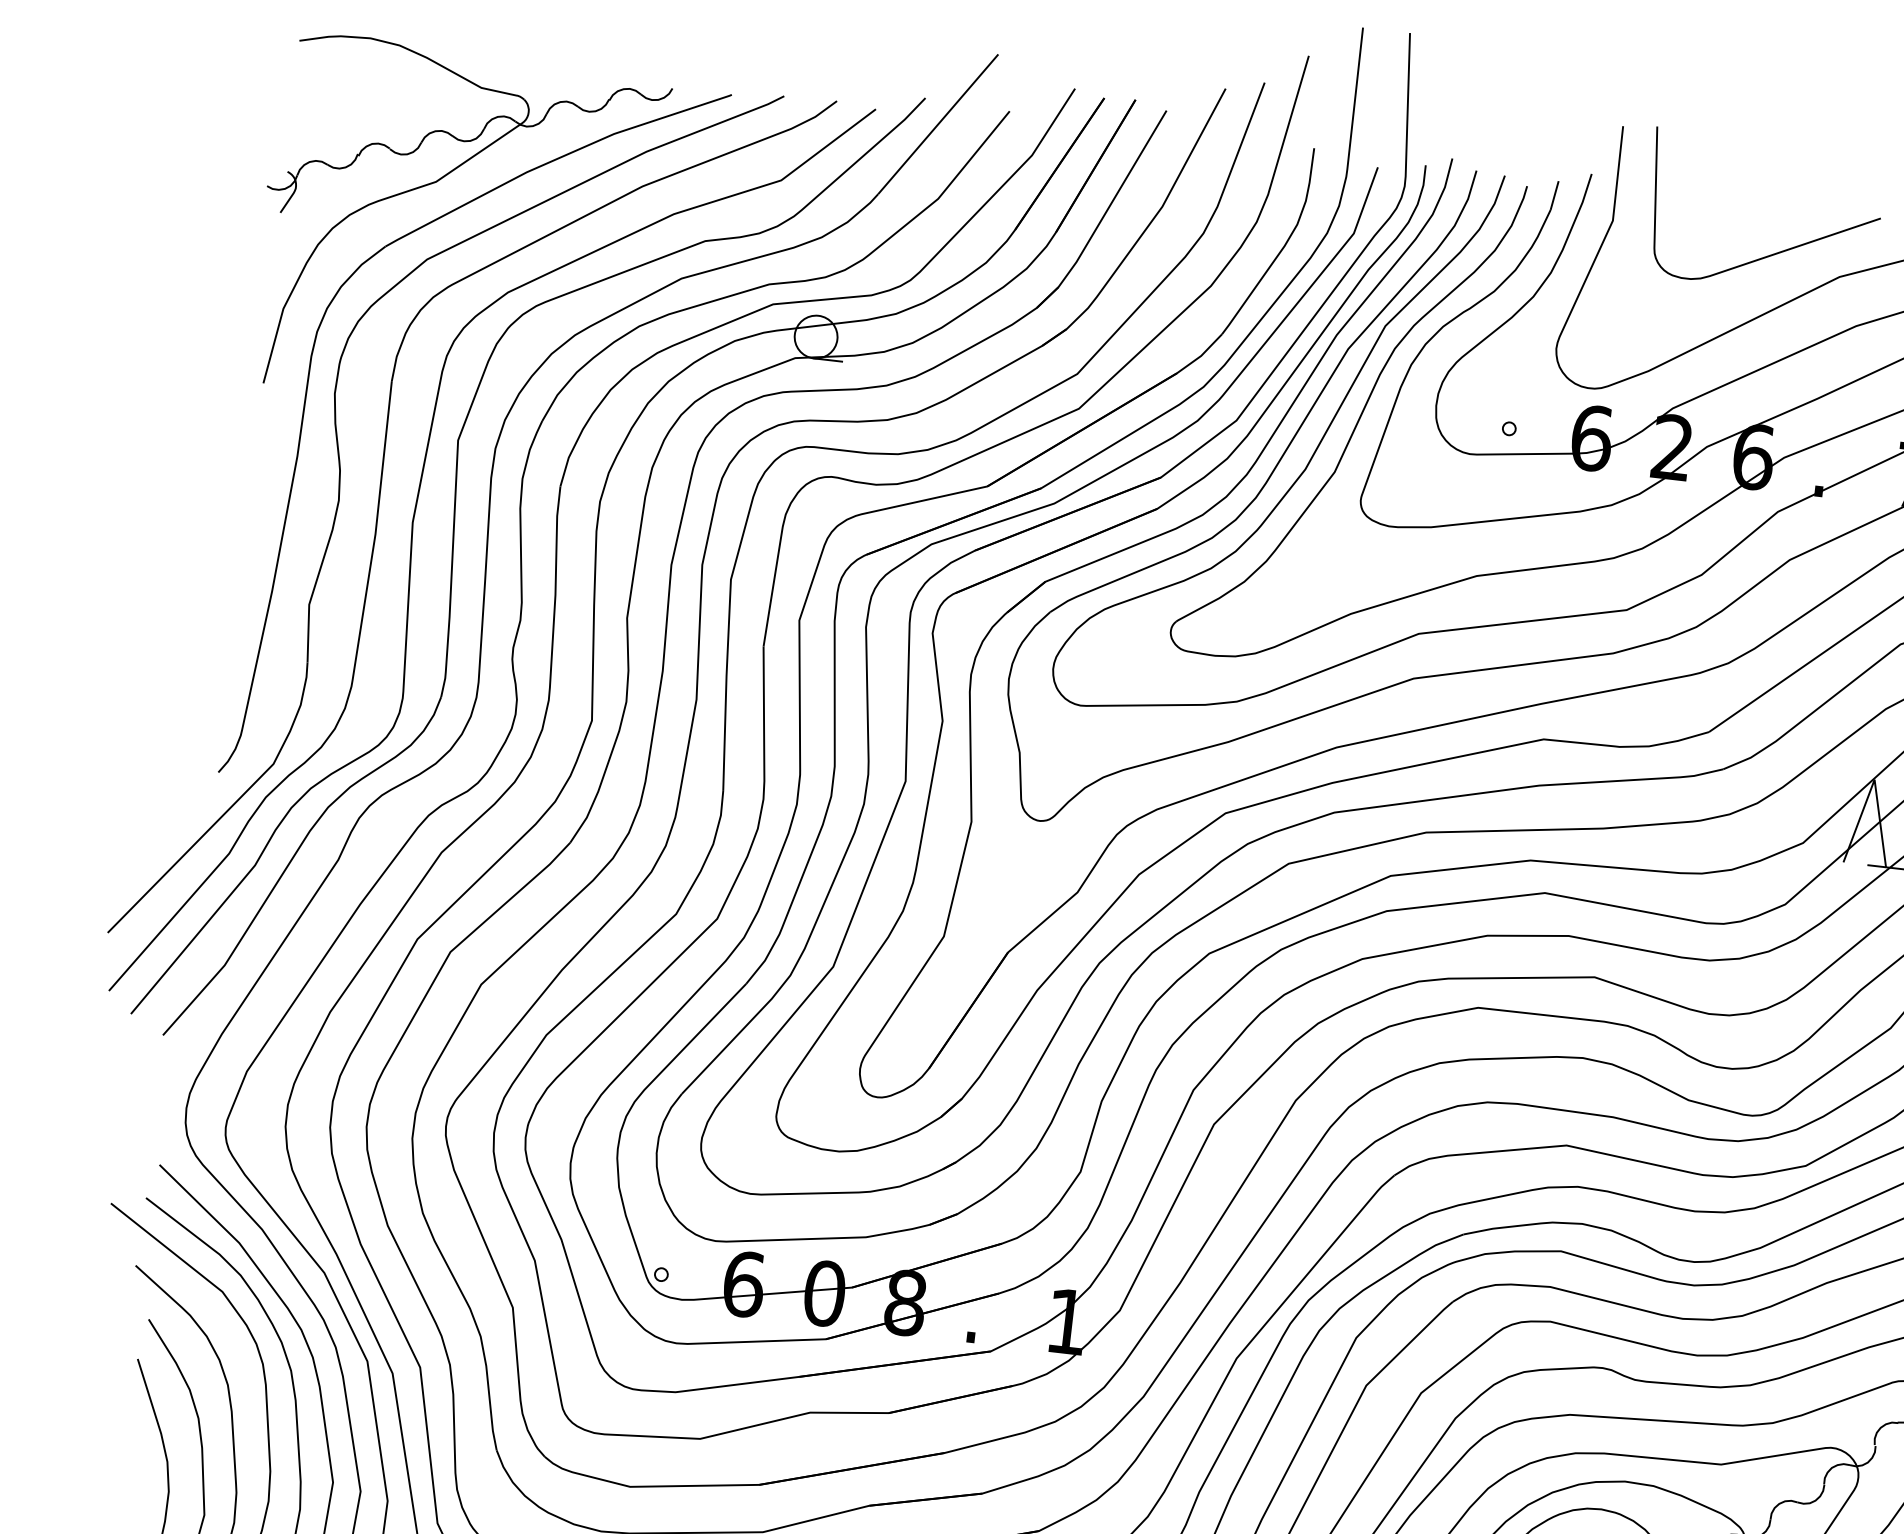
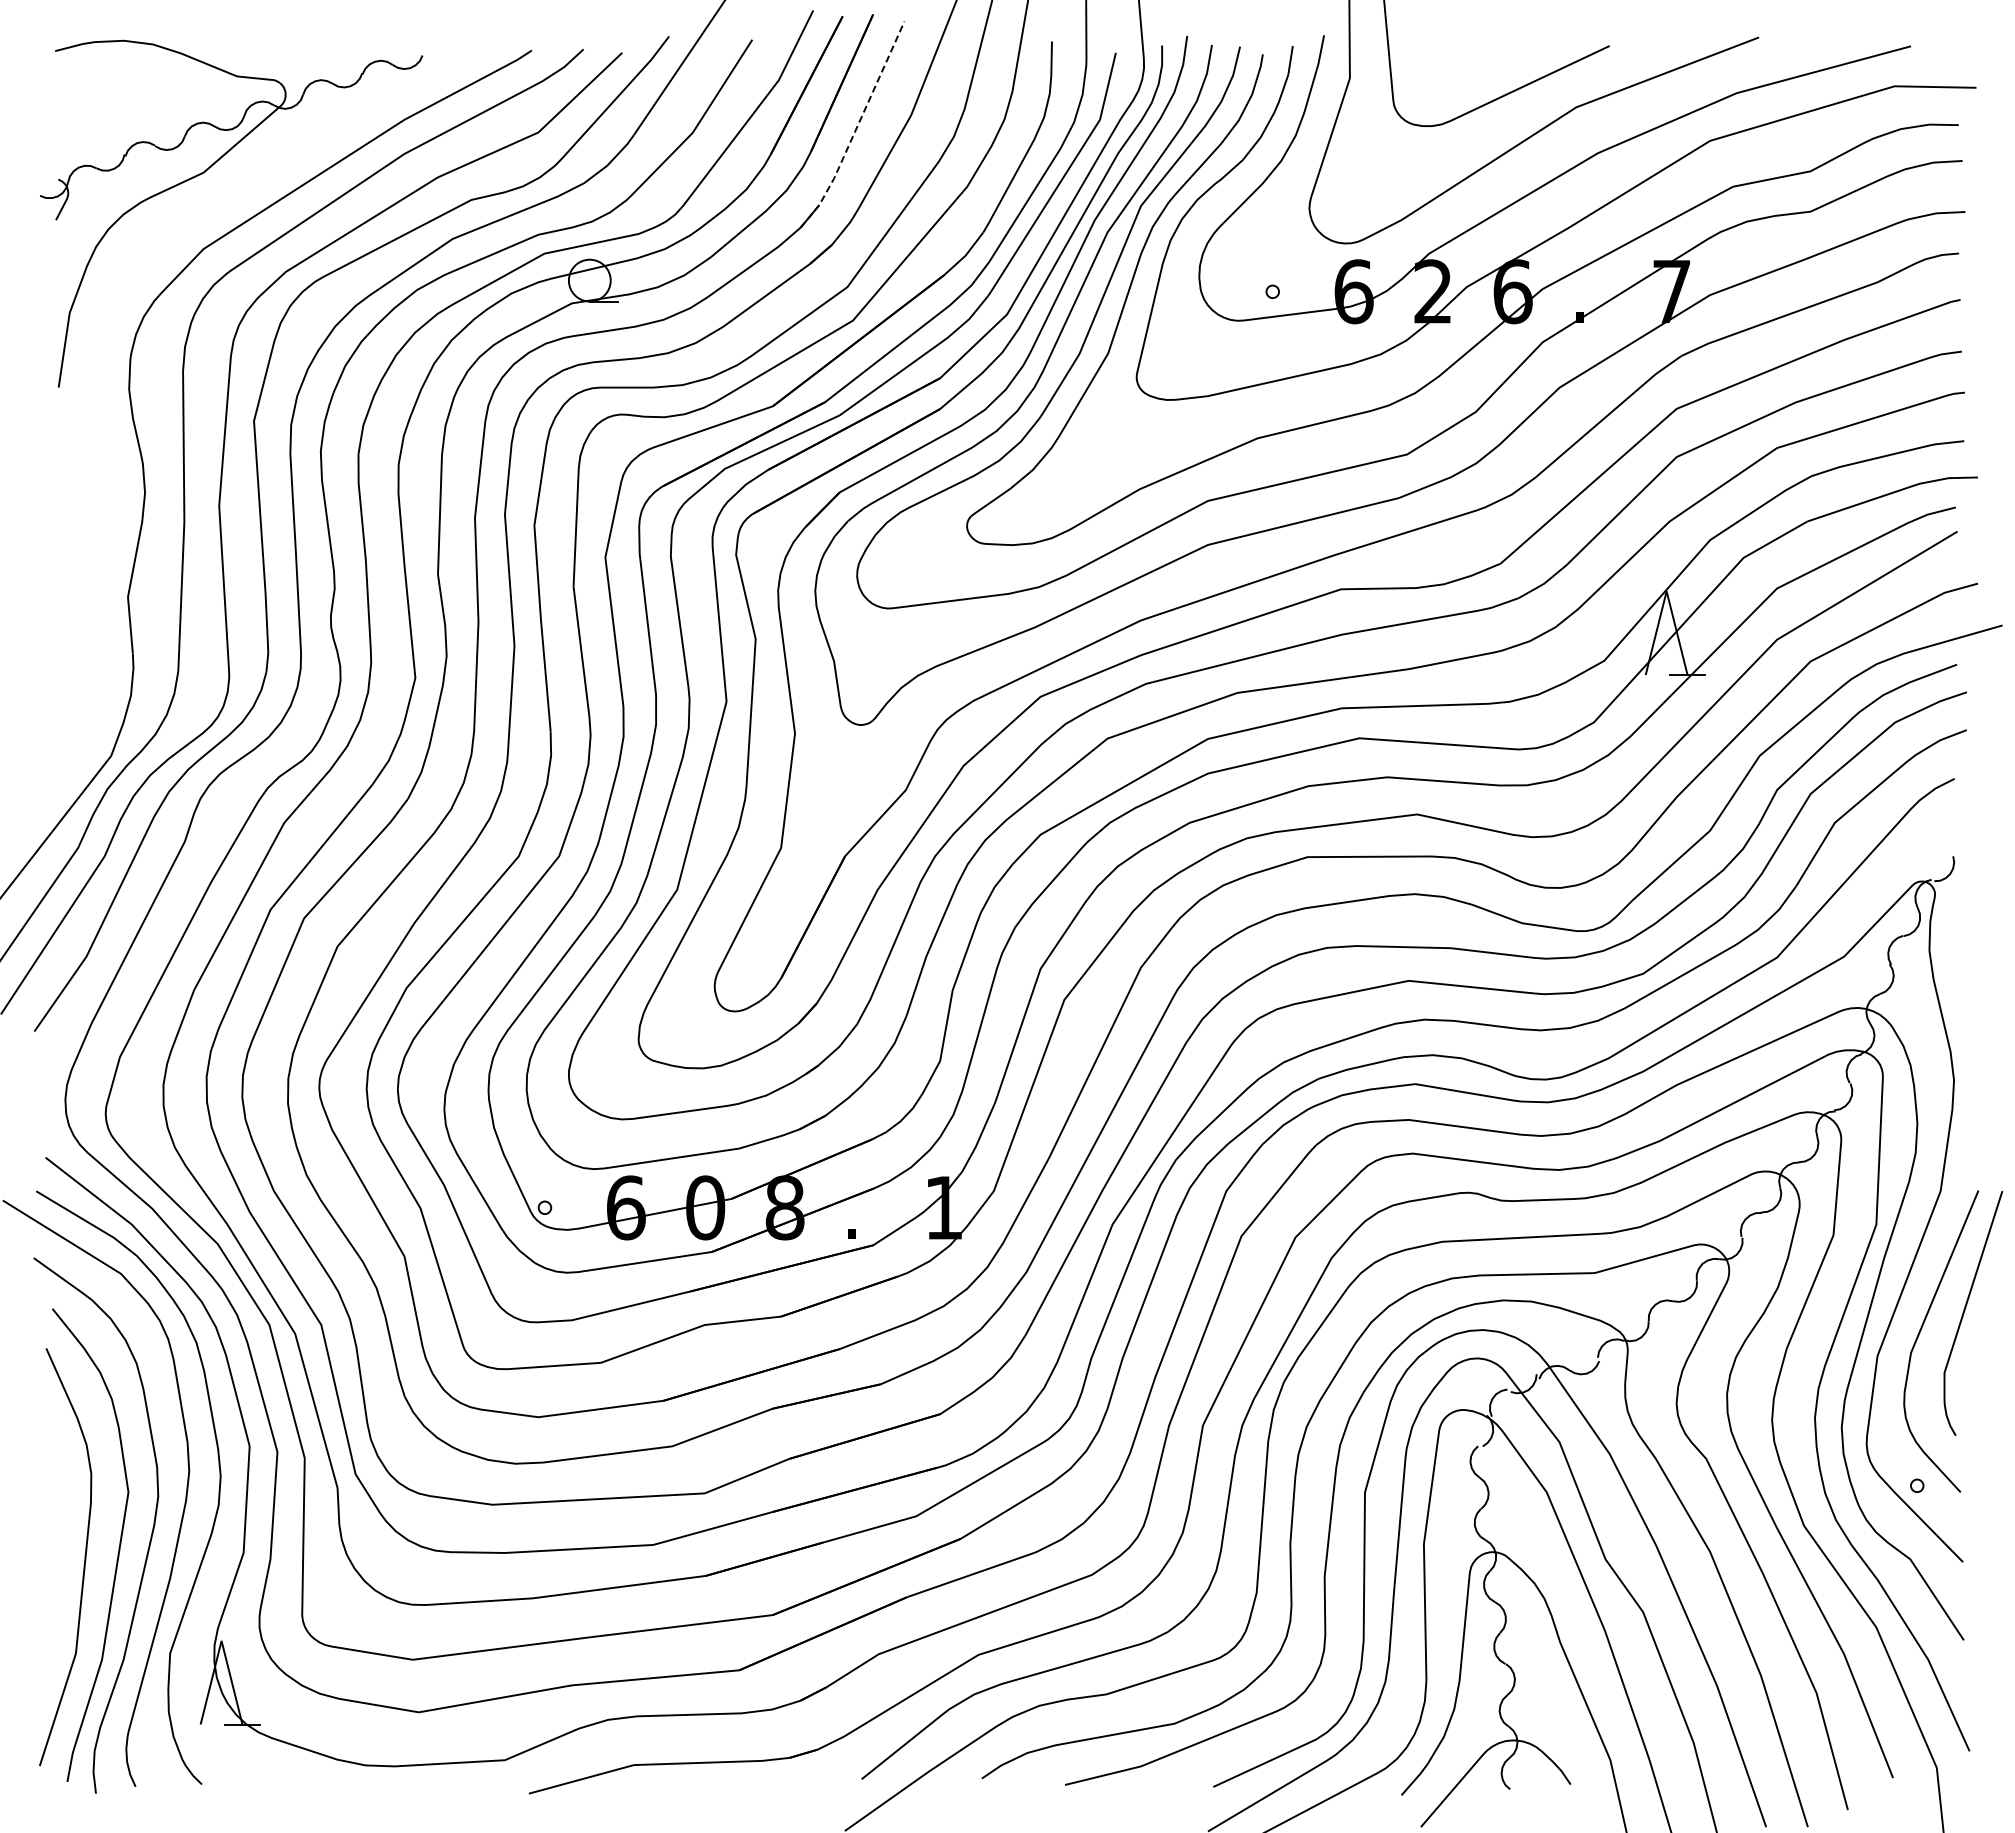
line: (1105, 213) -> (856, 128), solid -> dashed
part: (306, 400) -> (102, 399), removed

